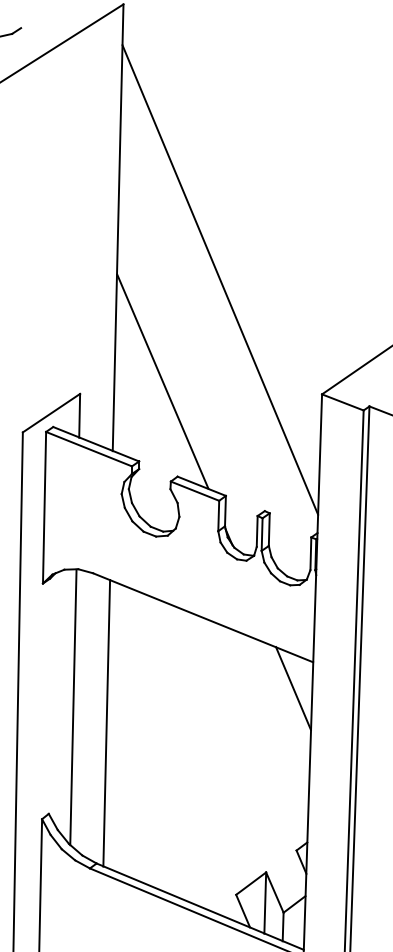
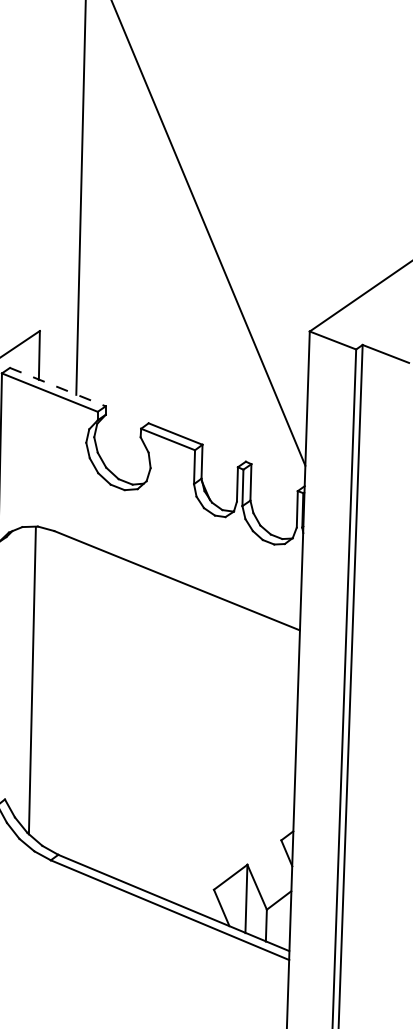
line: (162, 381) -> (131, 317), removed
line: (96, 444) -> (58, 387), solid -> dashed
line: (293, 688) -> (277, 659), removed
line: (106, 722) -> (69, 697), removed

